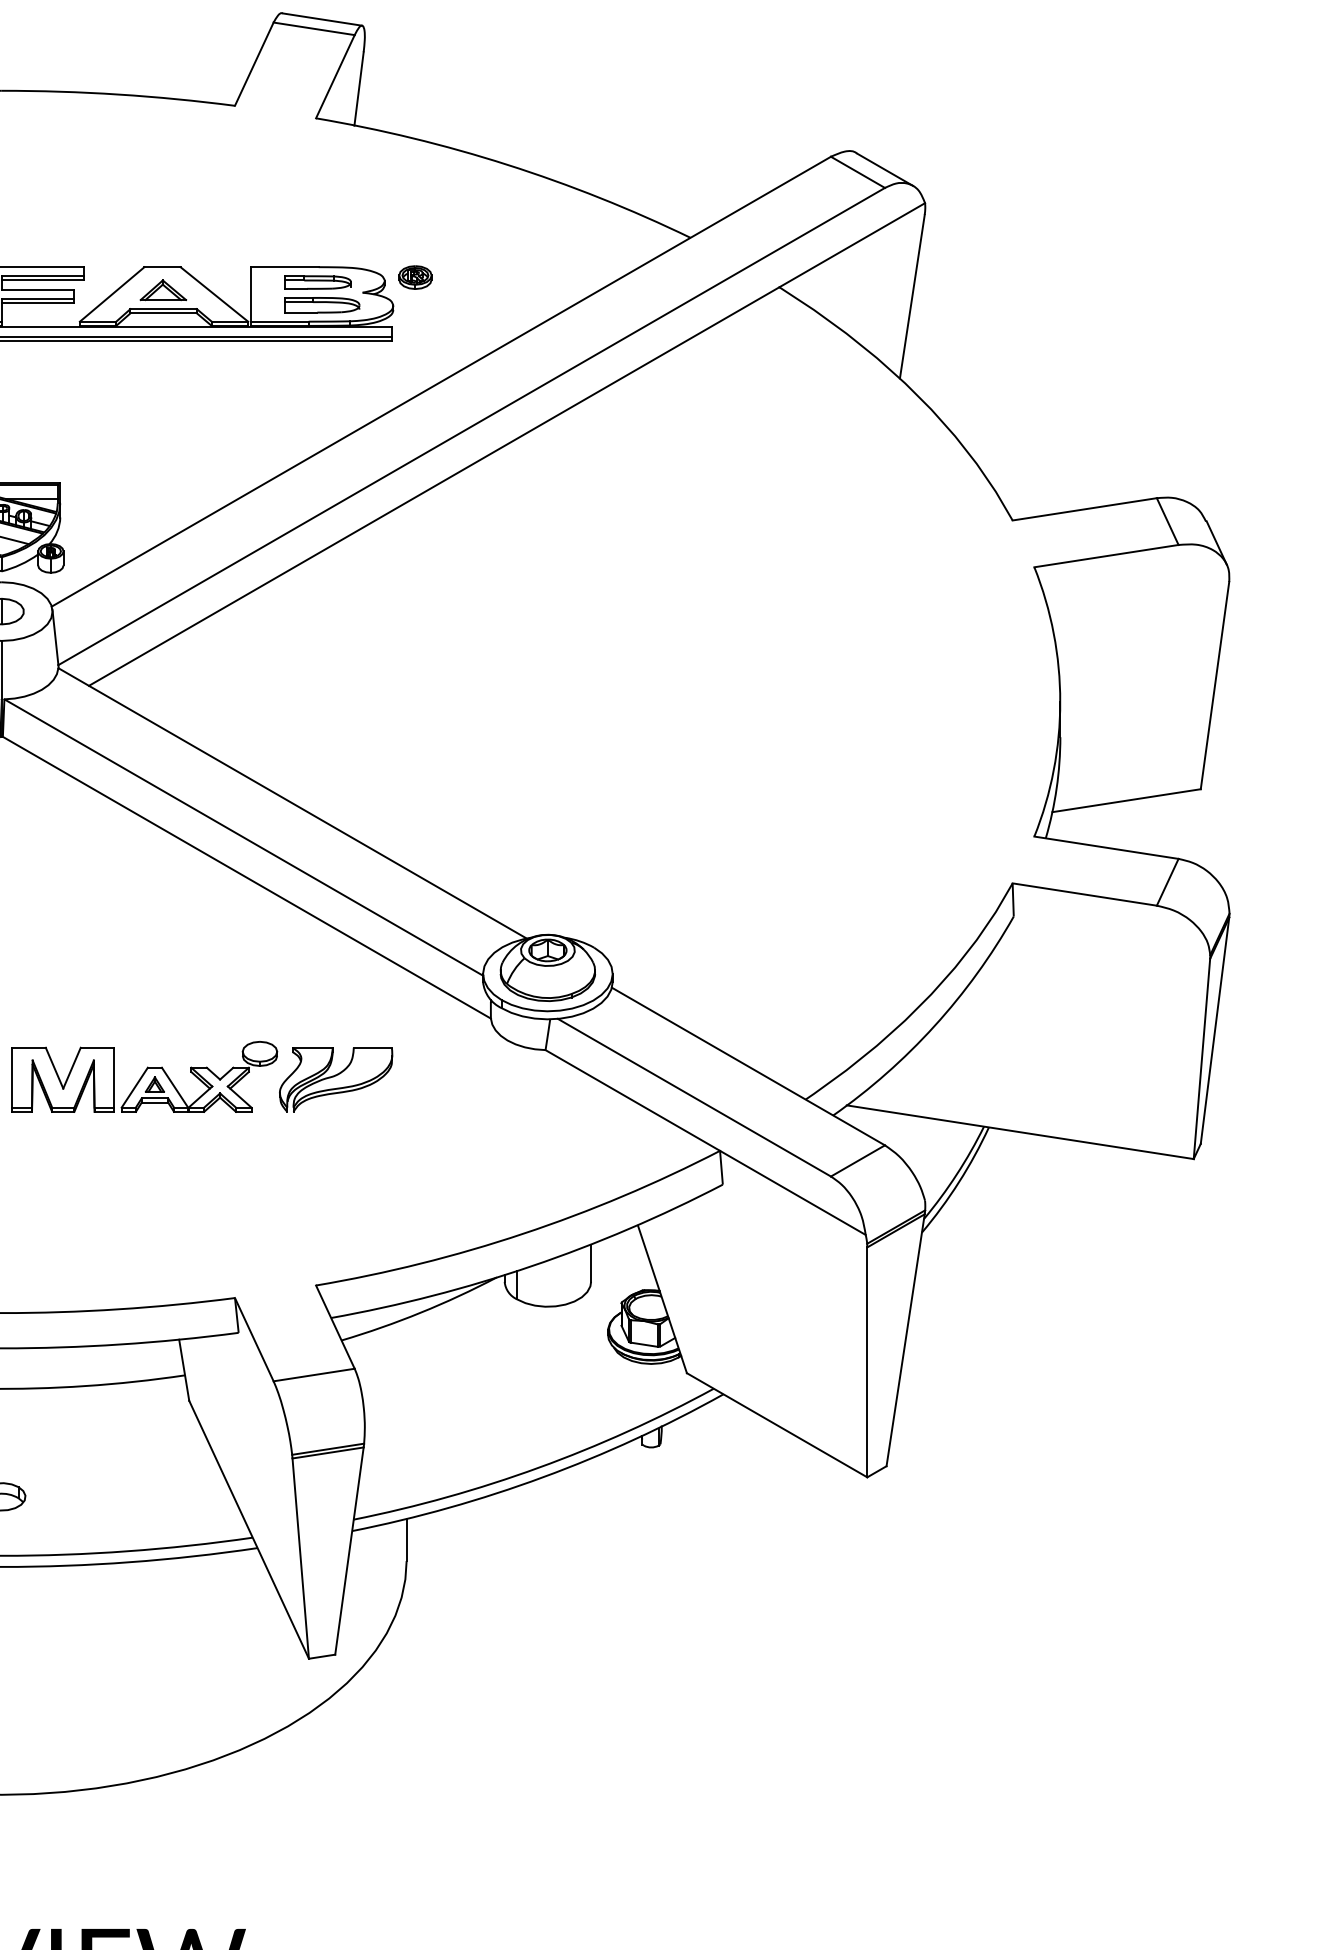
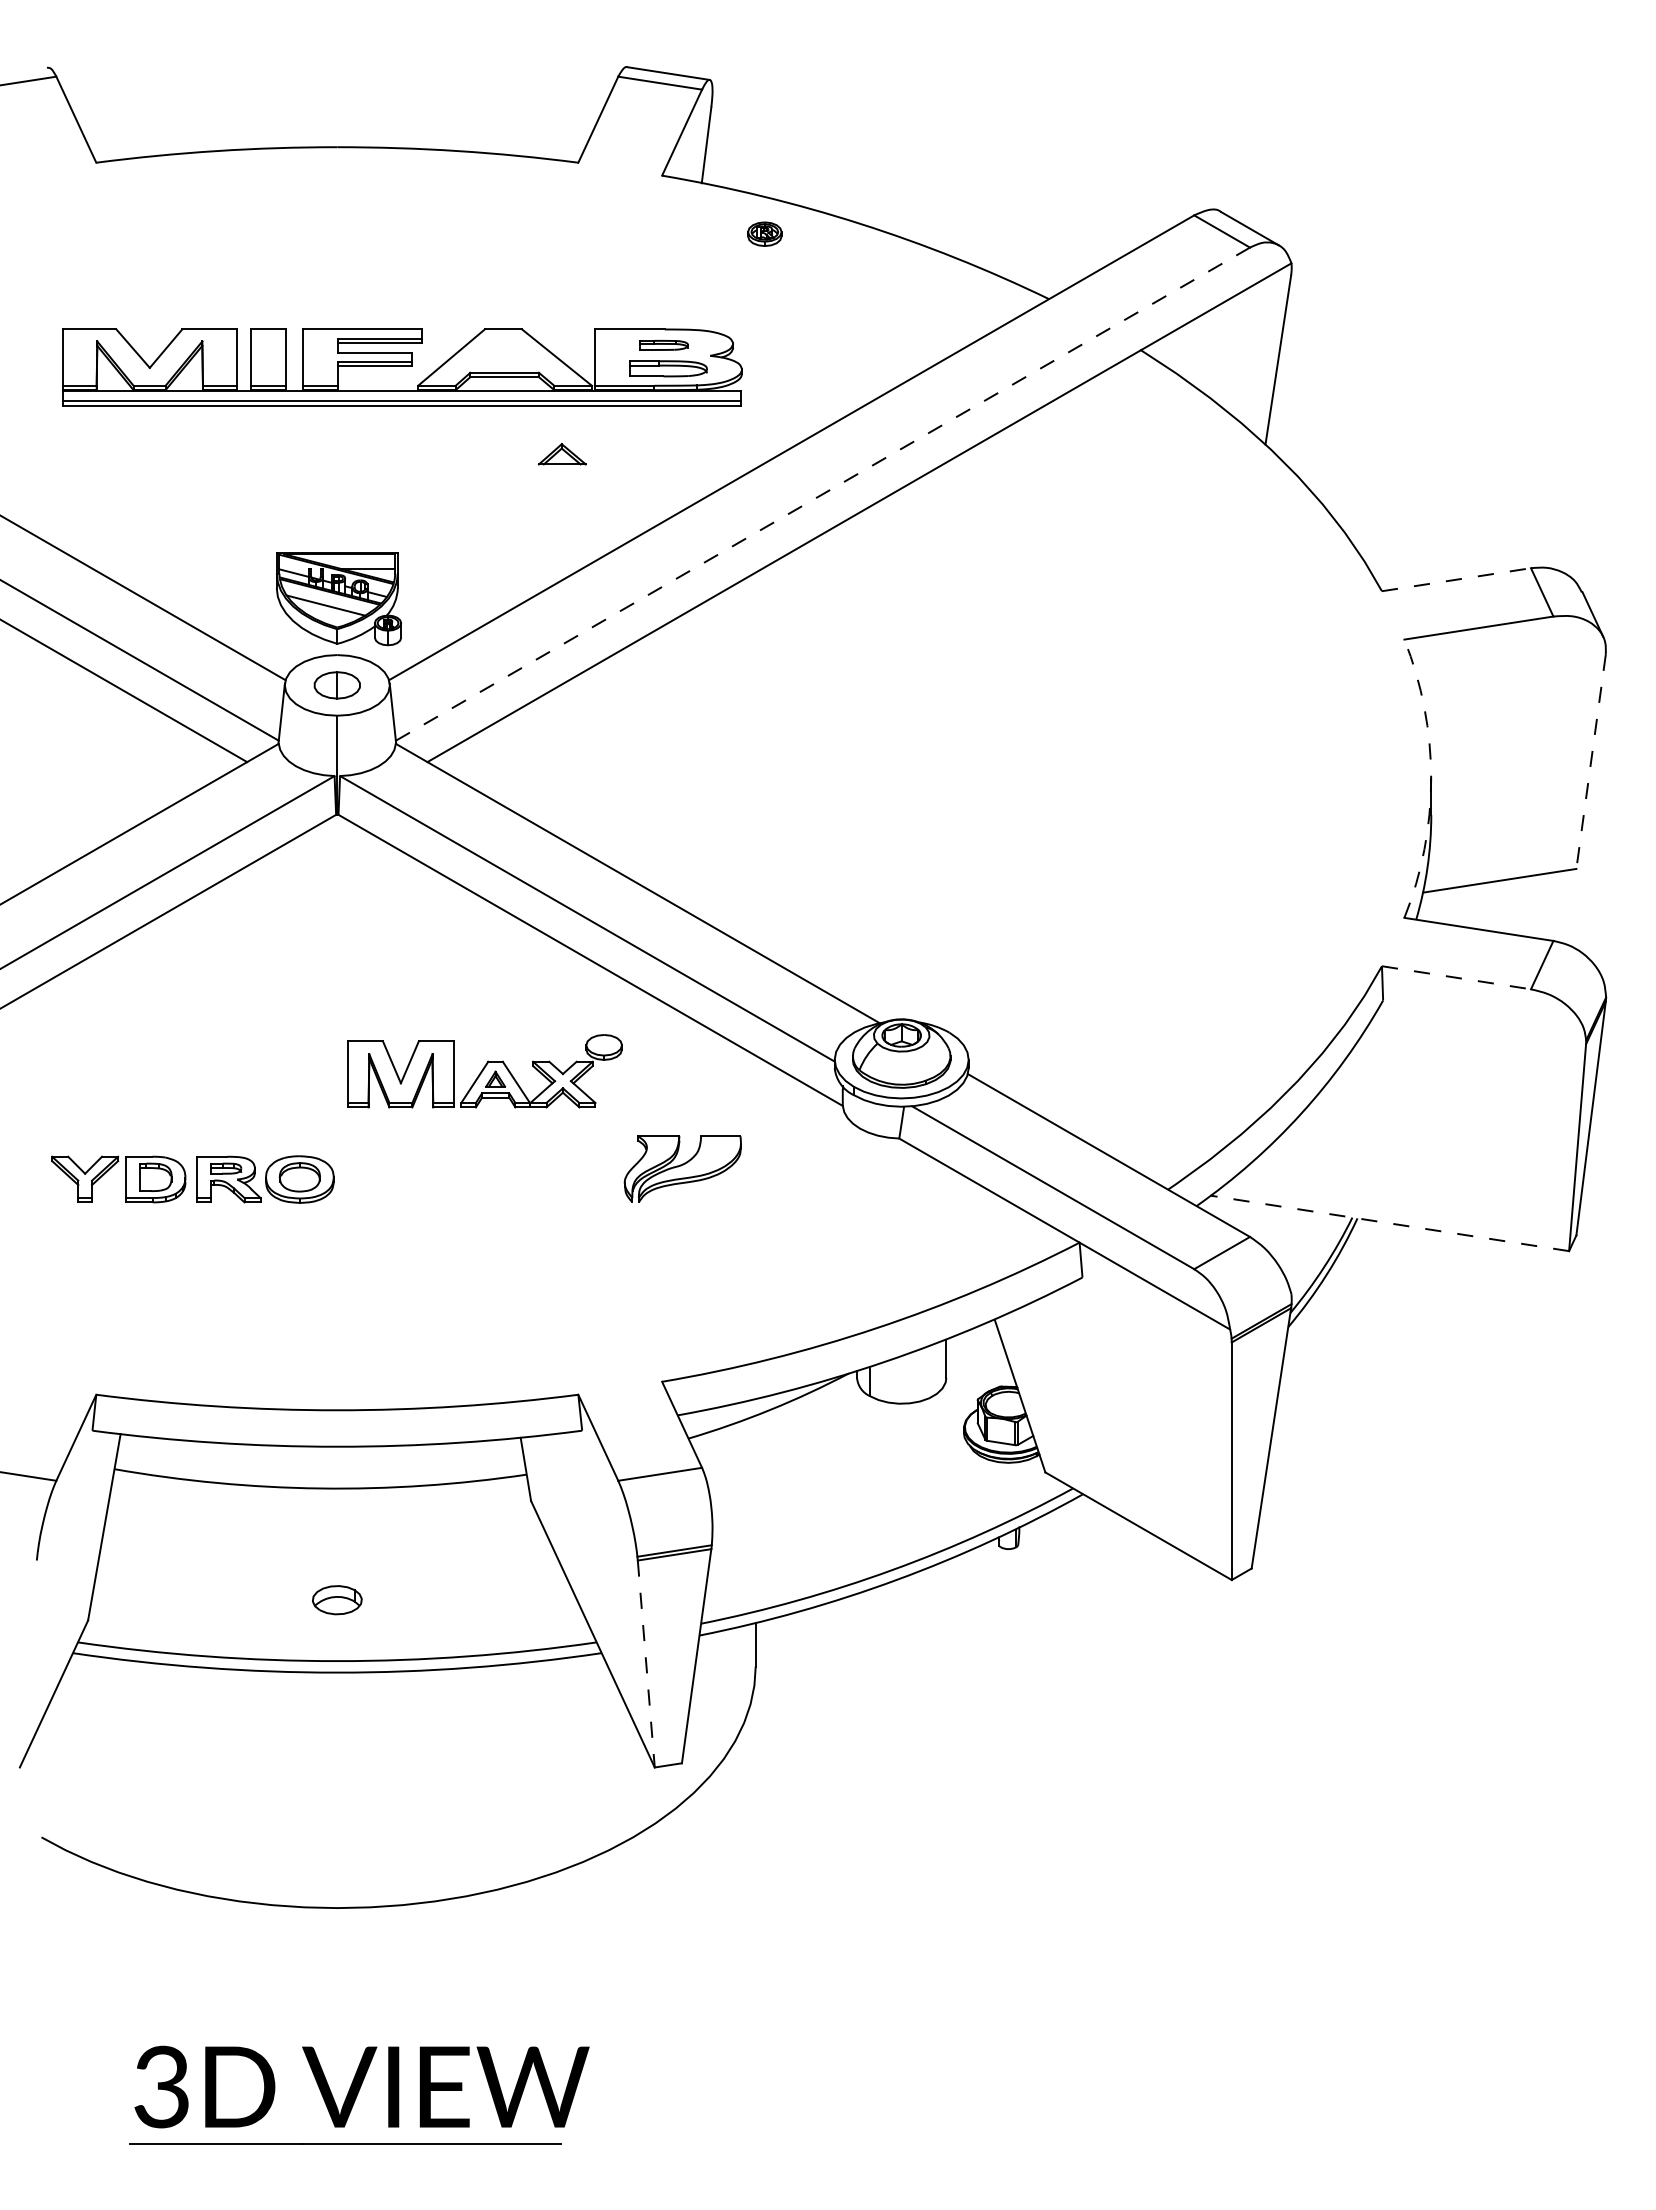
part: (415, 276) -> (764, 233), moved
part: (318, 282) -> (664, 345), size x0.7
part: (162, 290) -> (561, 454), moved
line: (472, 425) -> (823, 493), solid -> dashed
line: (1084, 509) -> (1456, 579), solid -> dashed
line: (1215, 686) -> (1591, 762), solid -> dashed
arc: (1060, 701) -> (1431, 778), solid -> dashed
line: (1084, 894) -> (1456, 977), solid -> dashed
part: (144, 1077) -> (484, 1071), moved
line: (1019, 1132) -> (1389, 1223), solid -> dashed
line: (300, 1559) -> (646, 1664), solid -> dashed

